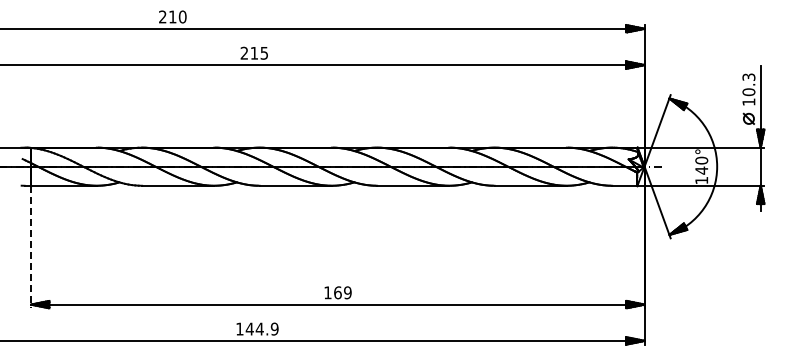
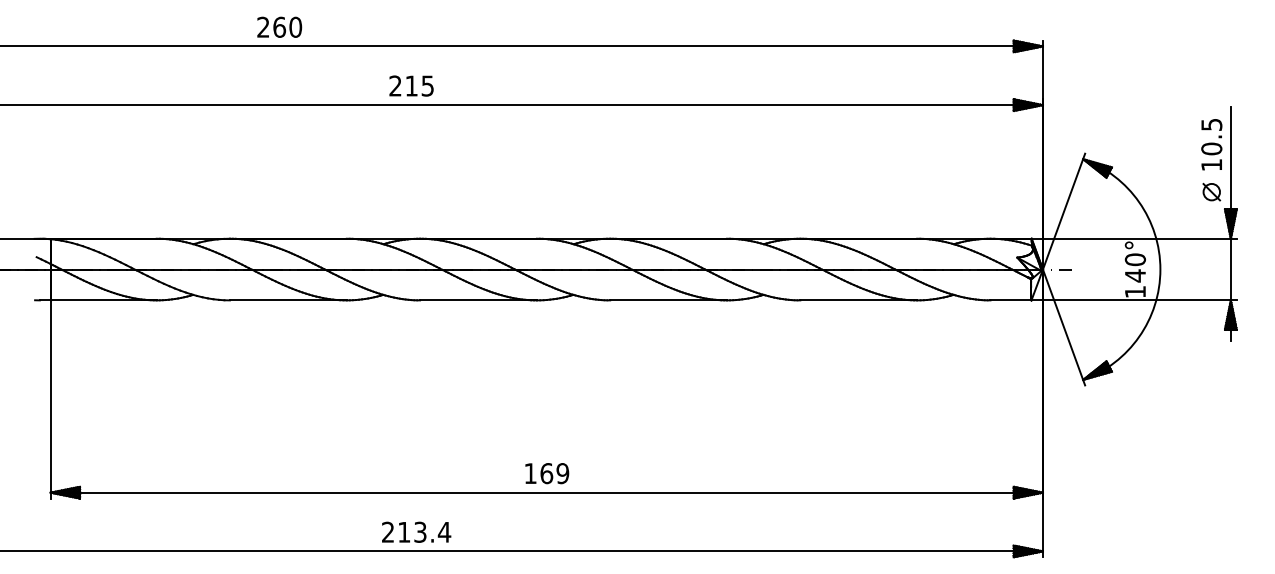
text: (172, 16) -> (279, 26), 210 -> 260
text: (748, 76) -> (1211, 123), 10.3 -> 10.5
line: (31, 247) -> (50, 400), dashed -> solid
text: (257, 328) -> (416, 531), 144.9 -> 213.4

